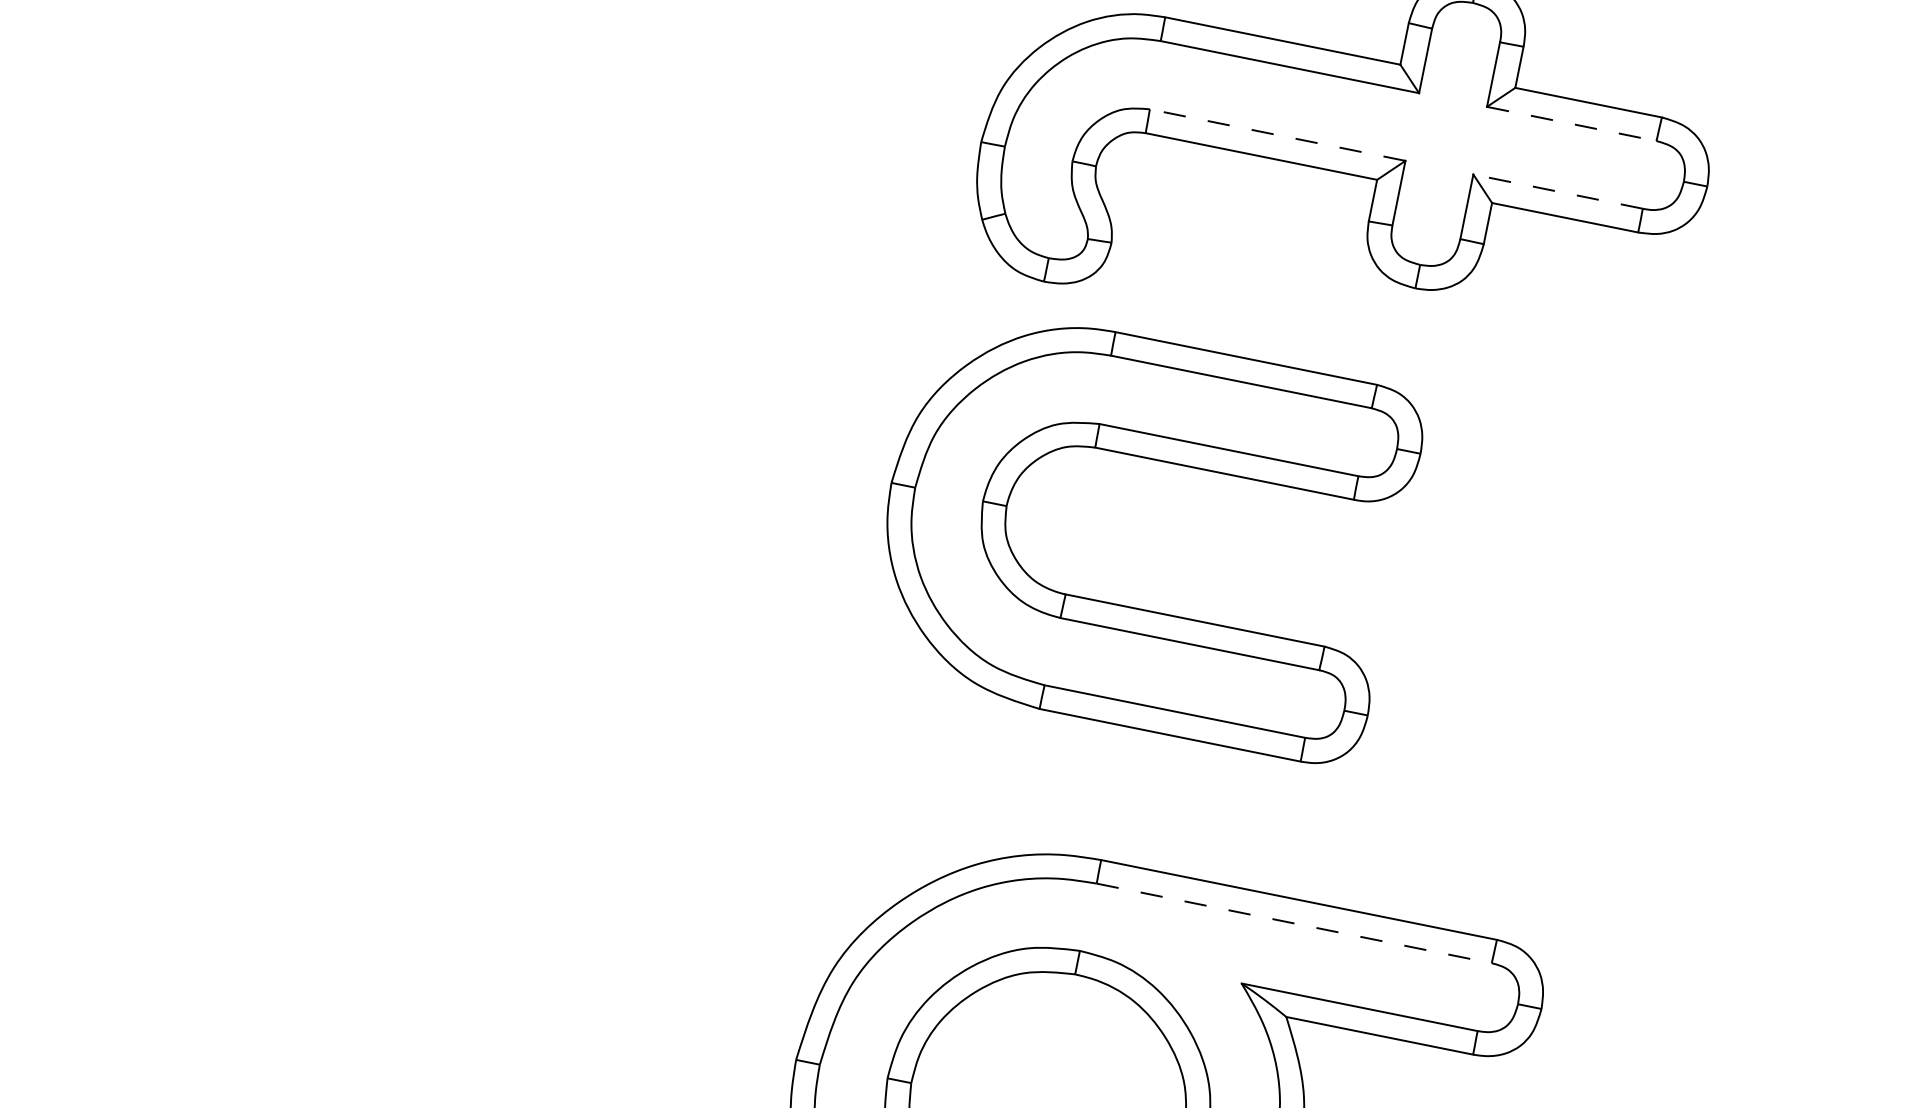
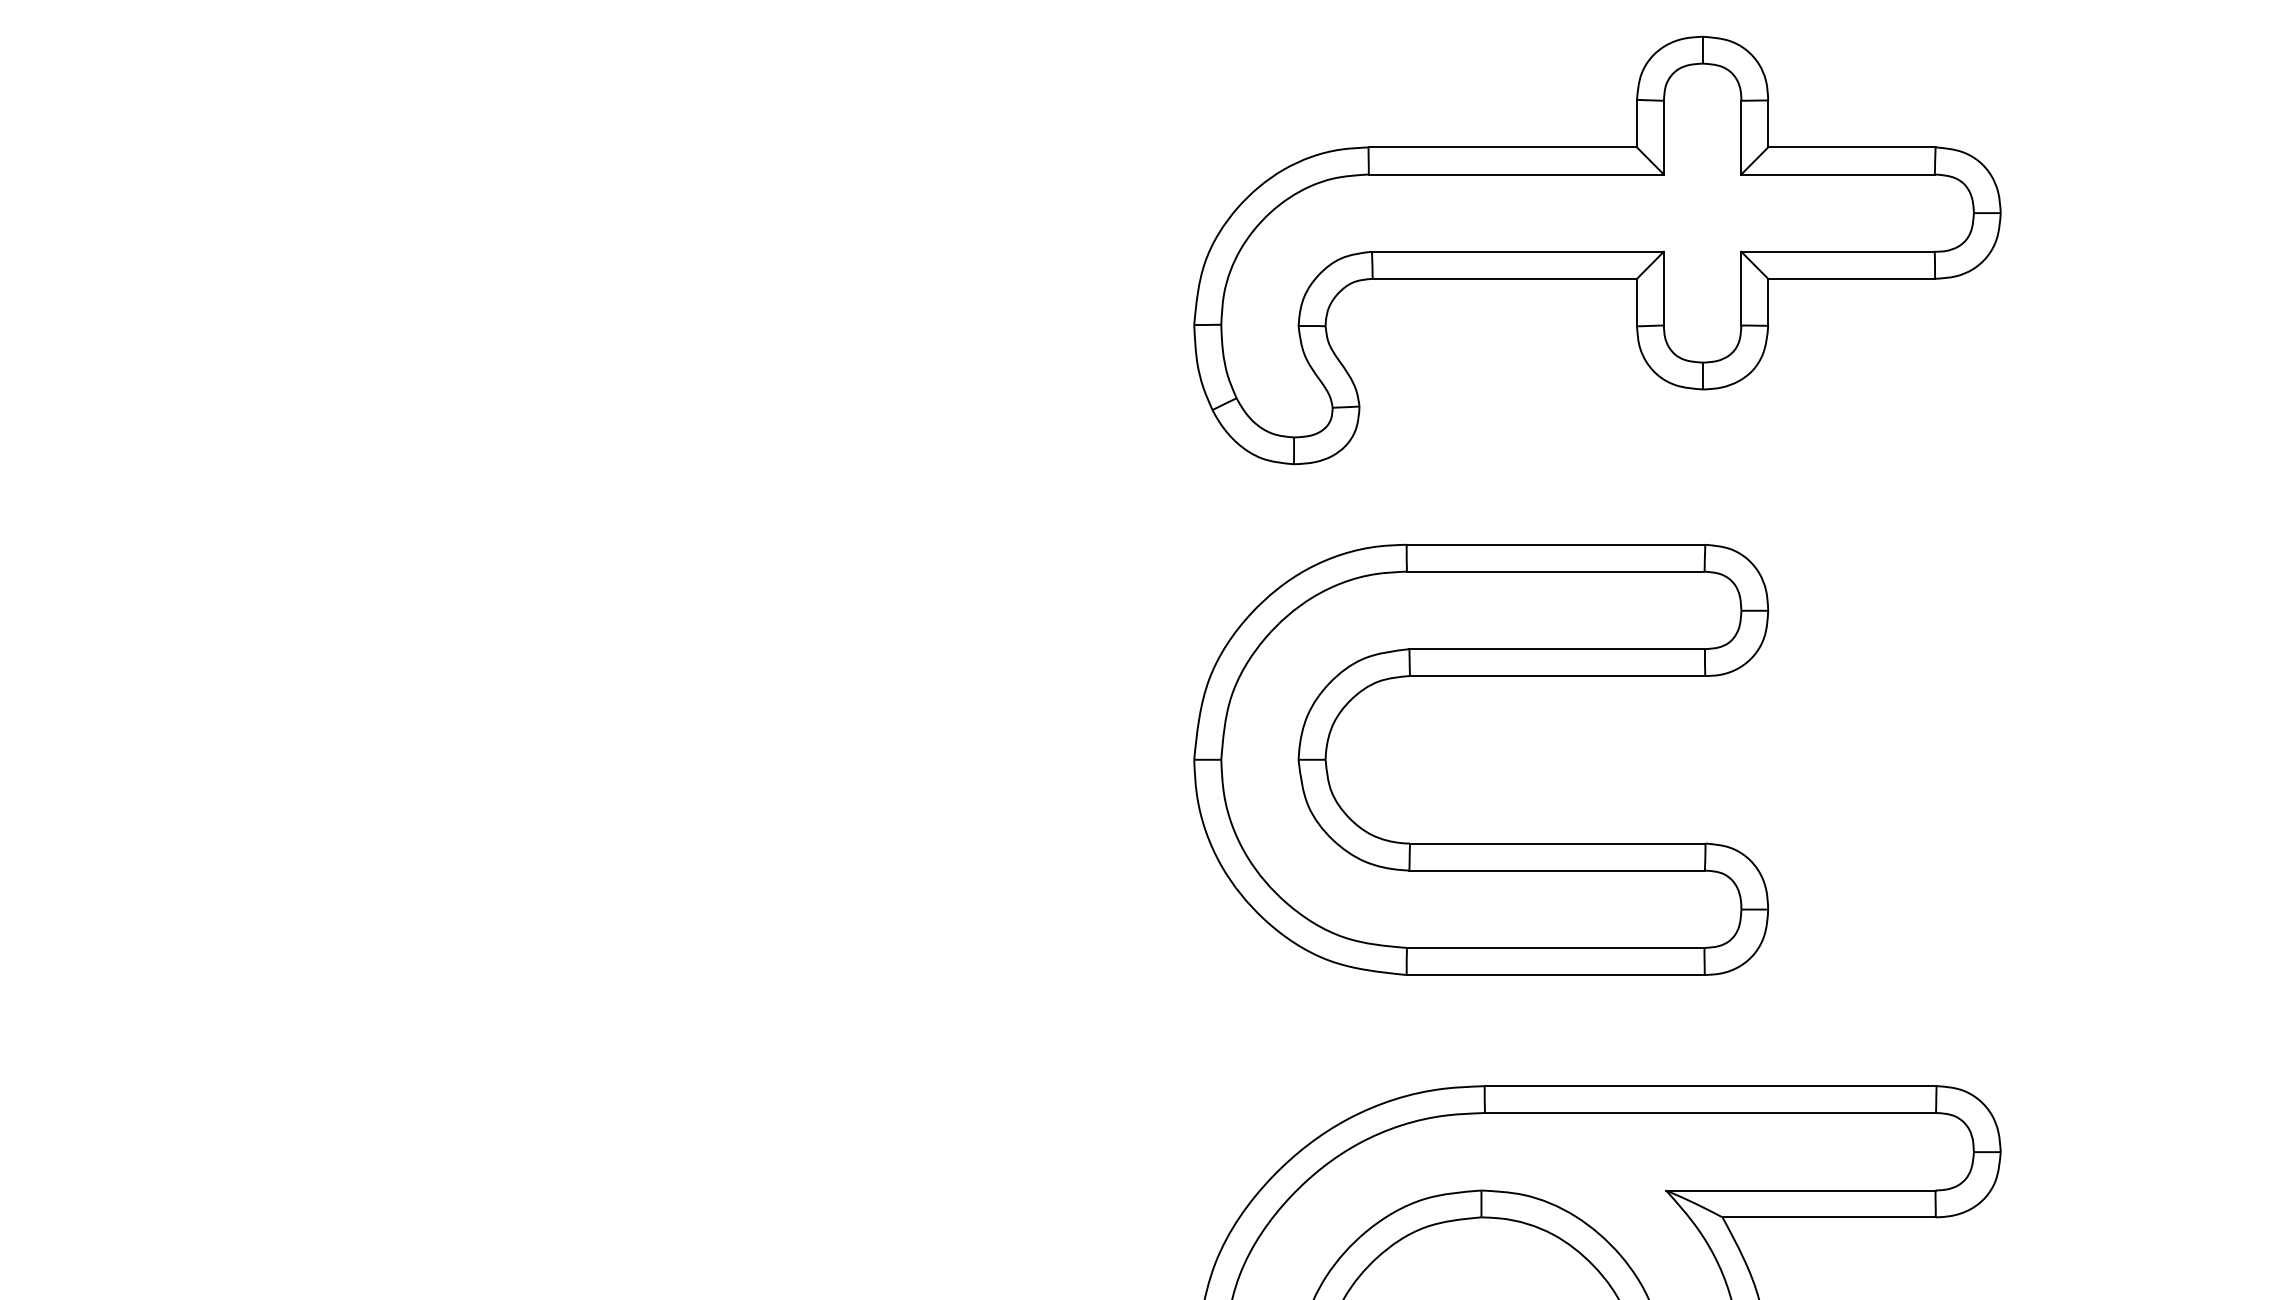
line: (1572, 124) -> (1838, 174), dashed -> solid
line: (1277, 134) -> (1517, 251), dashed -> solid
line: (1558, 191) -> (1838, 251), dashed -> solid
part: (1157, 460) -> (1481, 676), moved
line: (1294, 923) -> (1710, 1113), dashed -> solid

